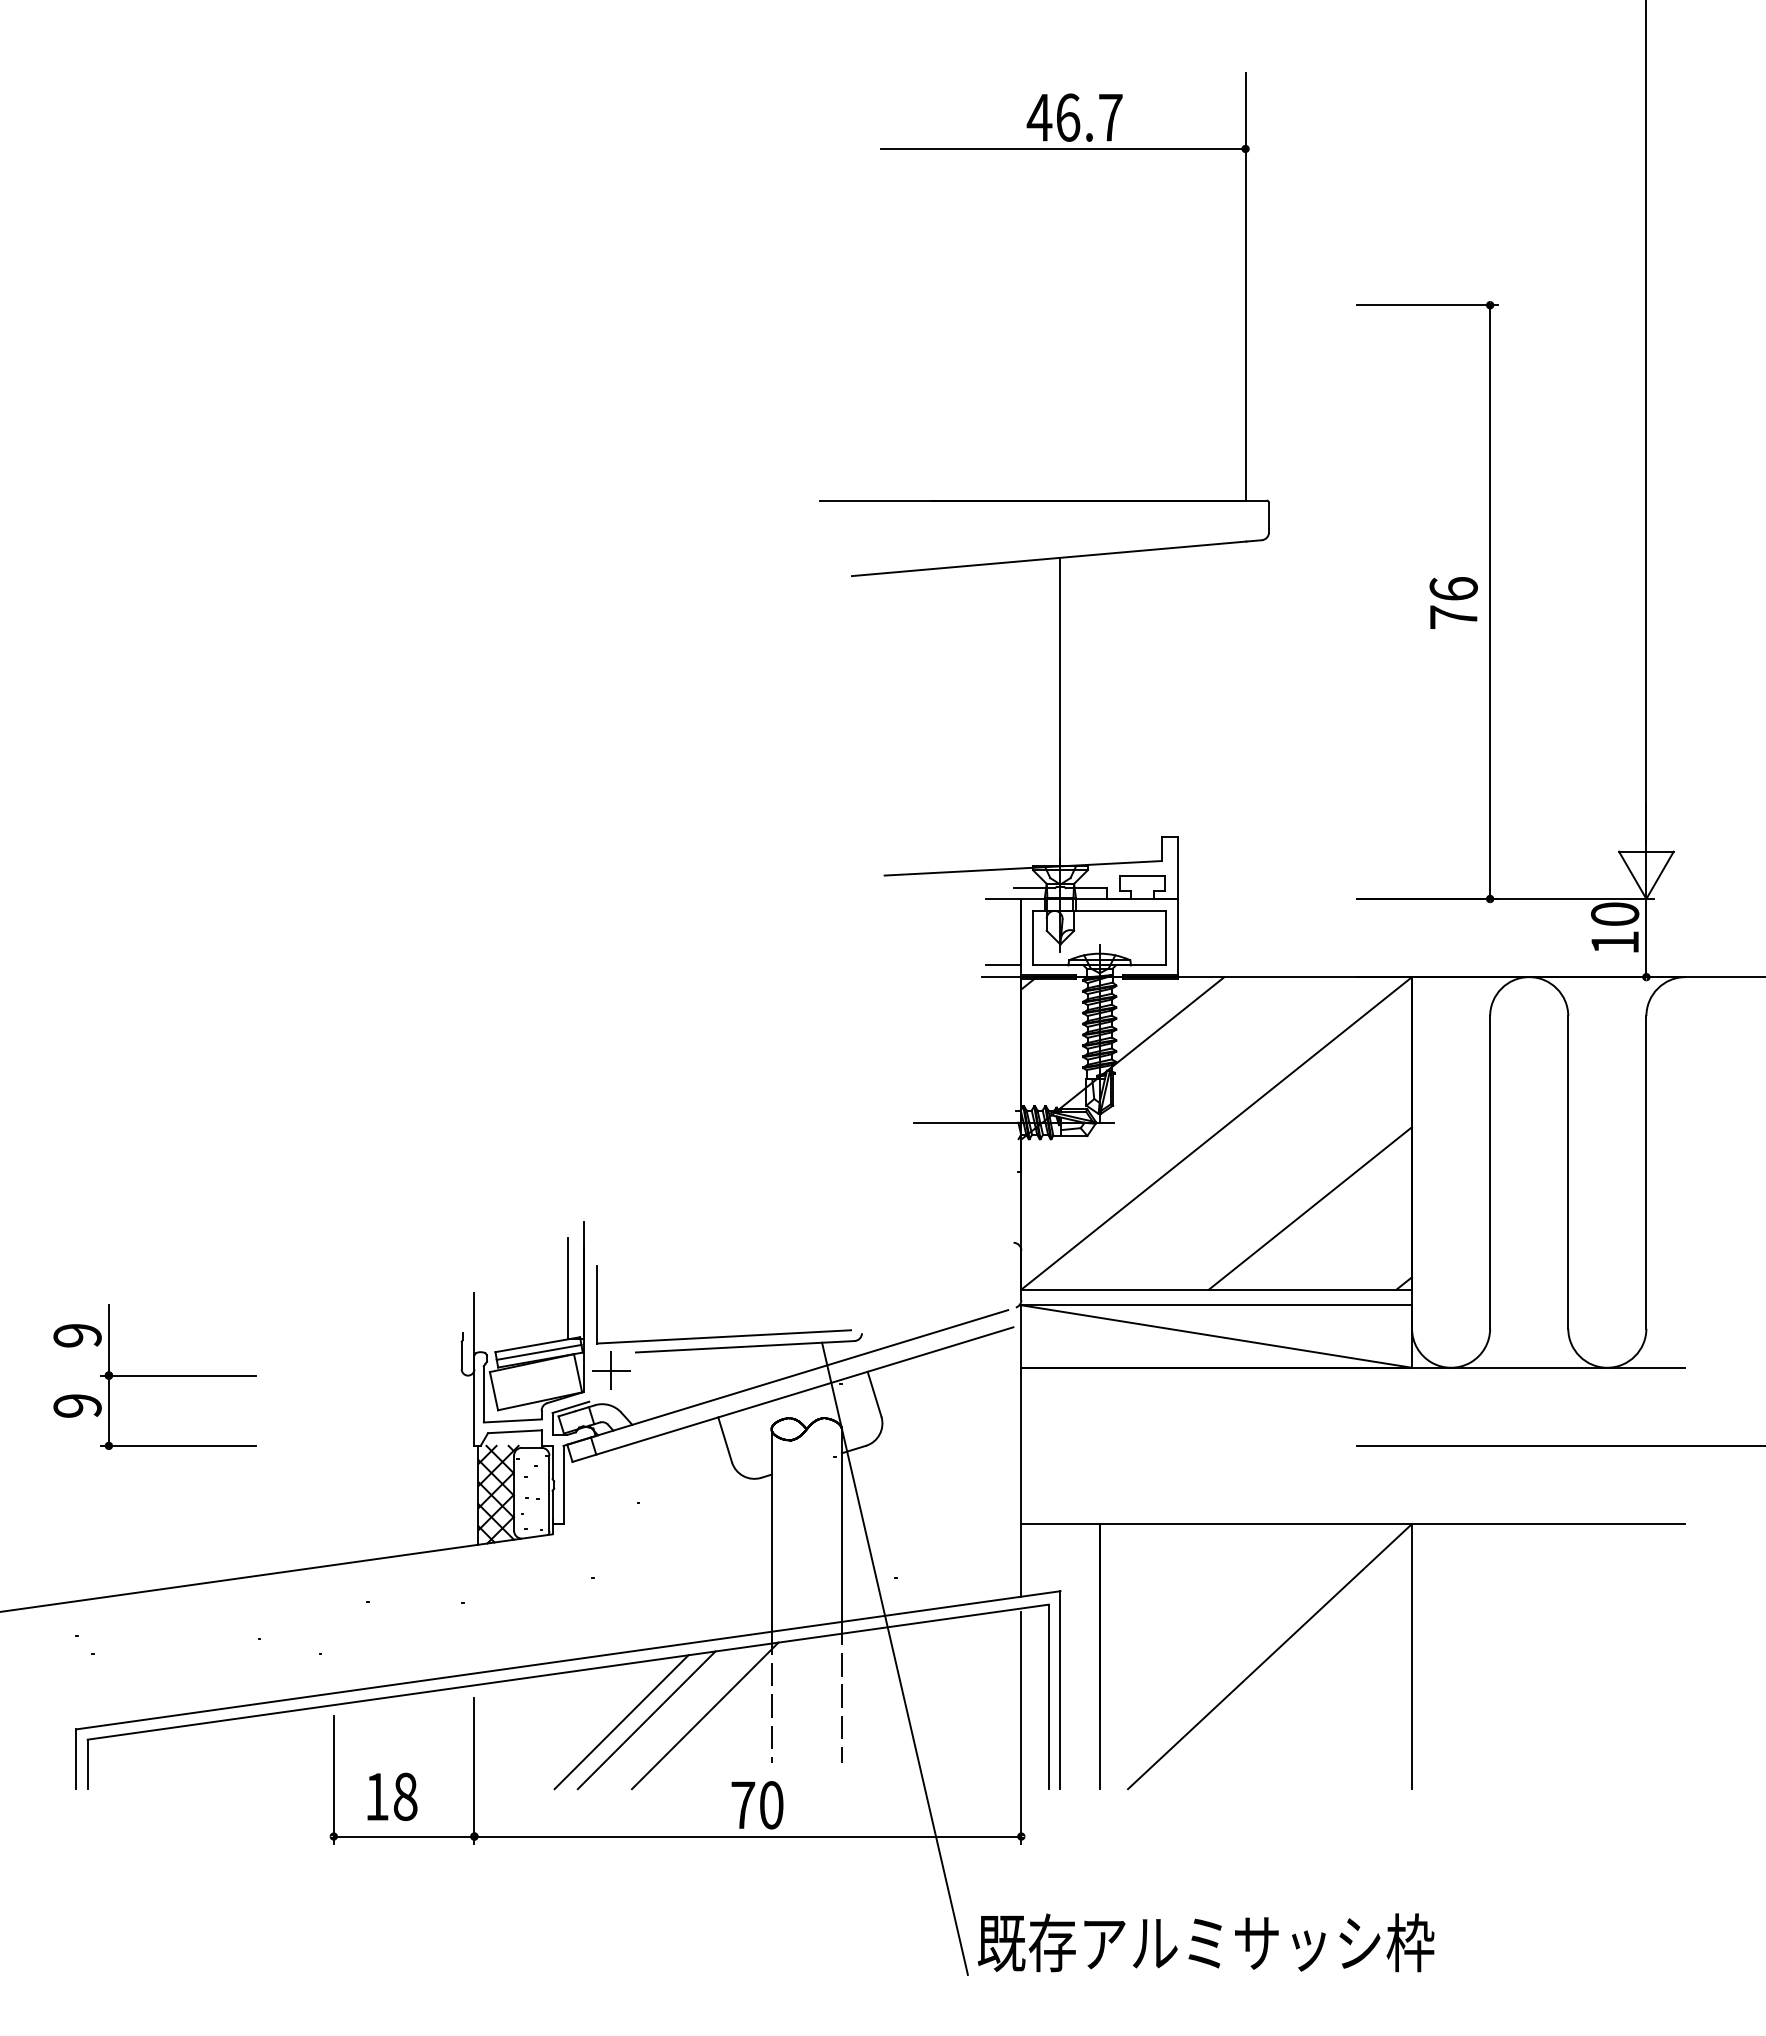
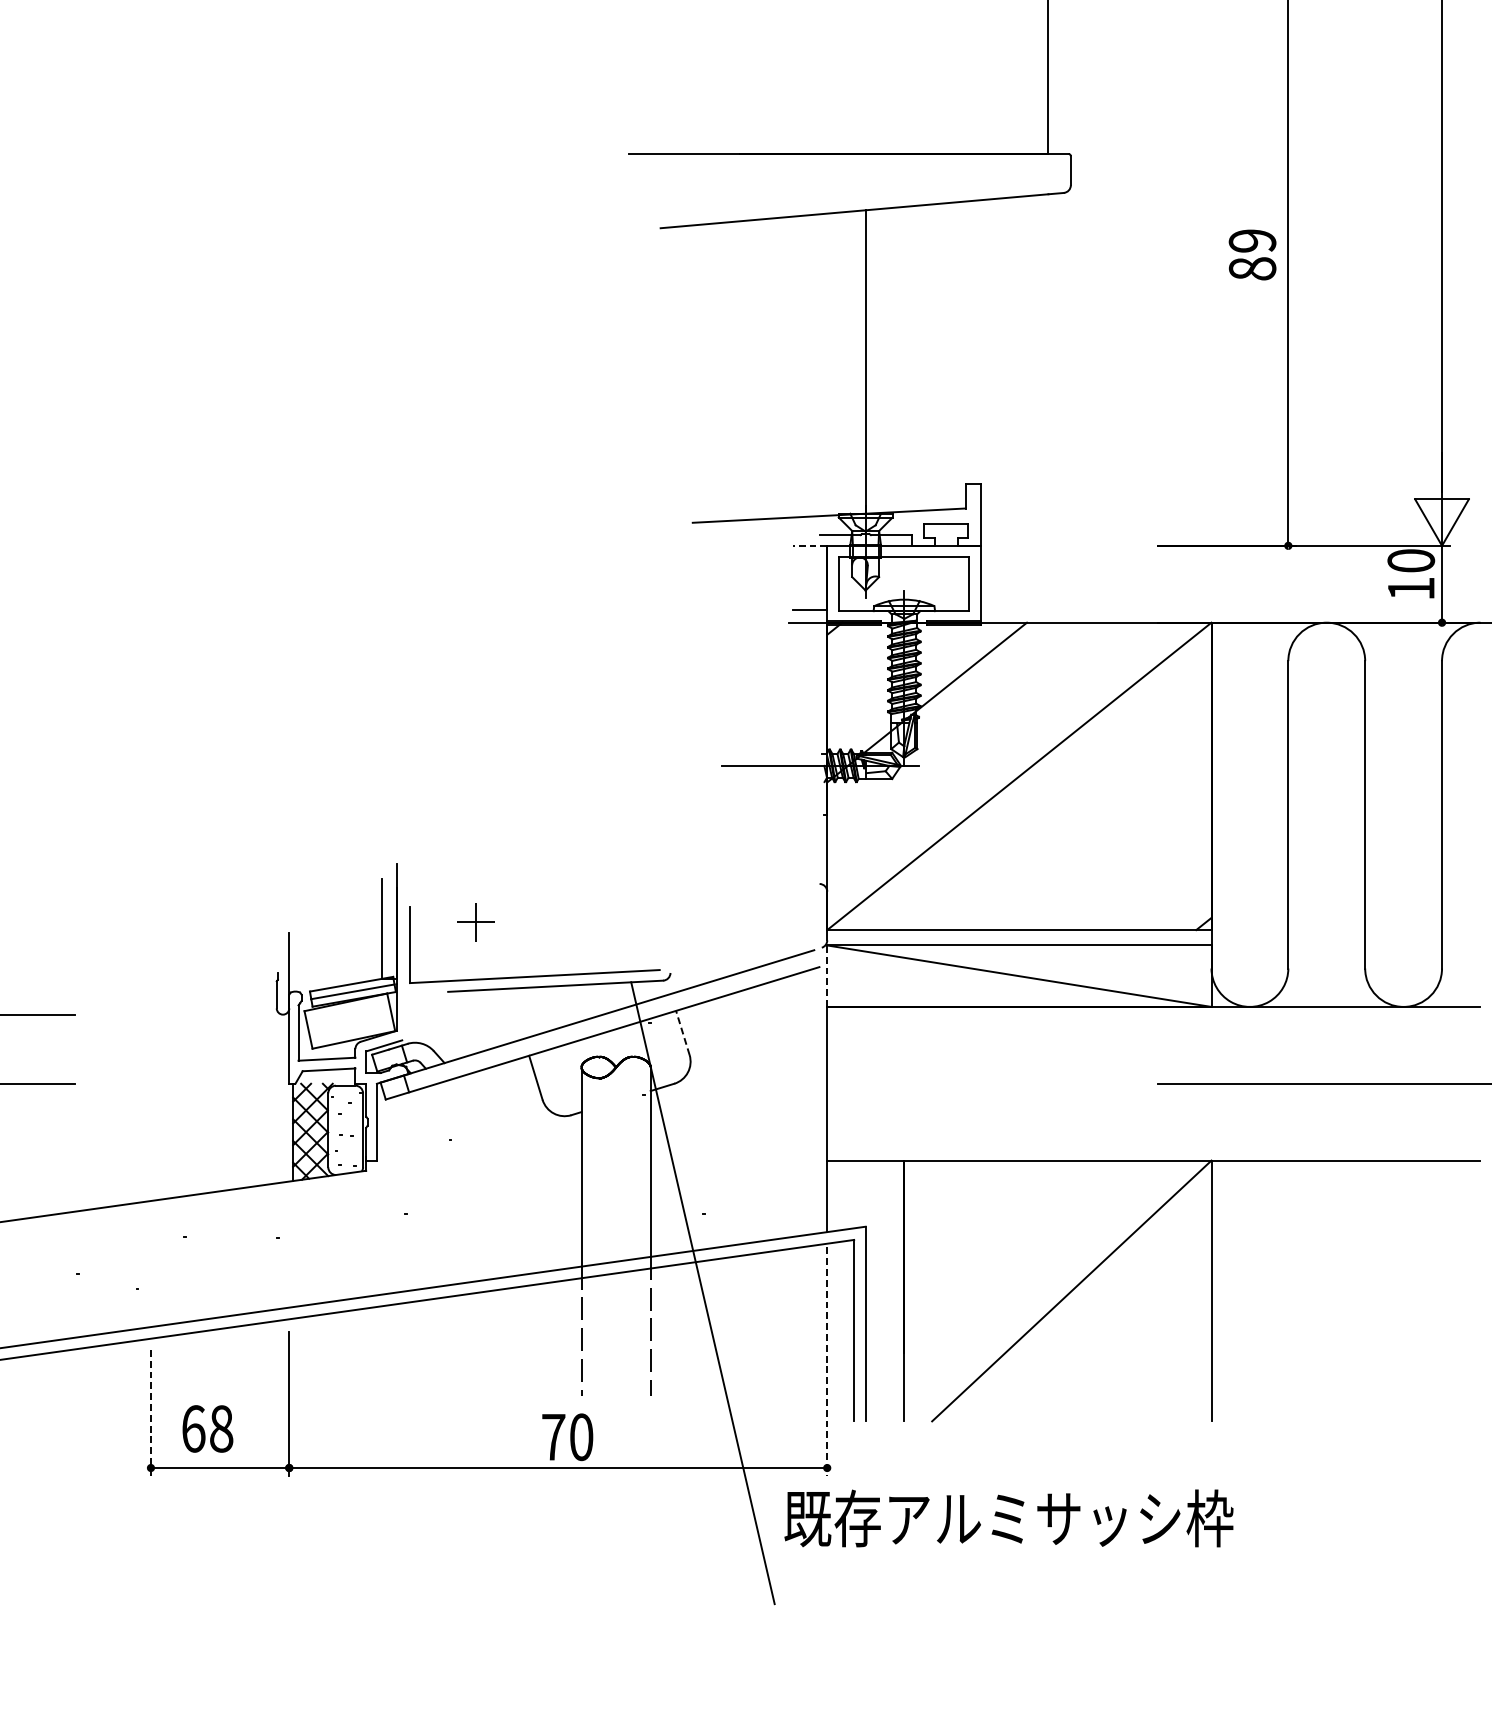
text: (1453, 603) -> (1252, 255), 76 -> 89
line: (1003, 899) -> (809, 546), solid -> dashed
line: (1310, 1208) -> (1111, 850), removed
line: (1021, 1336) -> (827, 976), solid -> dashed
part: (611, 1370) -> (476, 922), moved
line: (874, 1393) -> (682, 1032), solid -> dashed
line: (704, 1715) -> (515, 1348), removed
line: (646, 1720) -> (458, 1353), removed
line: (621, 1722) -> (433, 1355), removed
line: (1021, 1728) -> (827, 1361), solid -> dashed
line: (333, 1780) -> (150, 1412), solid -> dashed
text: (377, 1796) -> (193, 1428), 18 -> 68
text: (1205, 1942) -> (1008, 1518), moved

